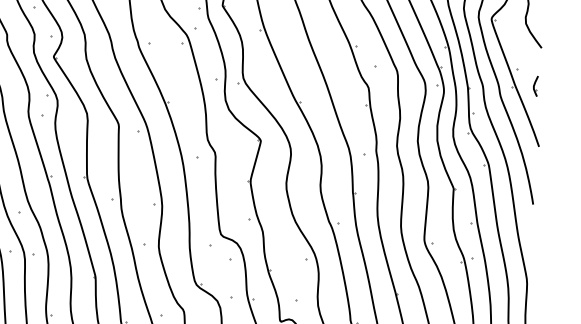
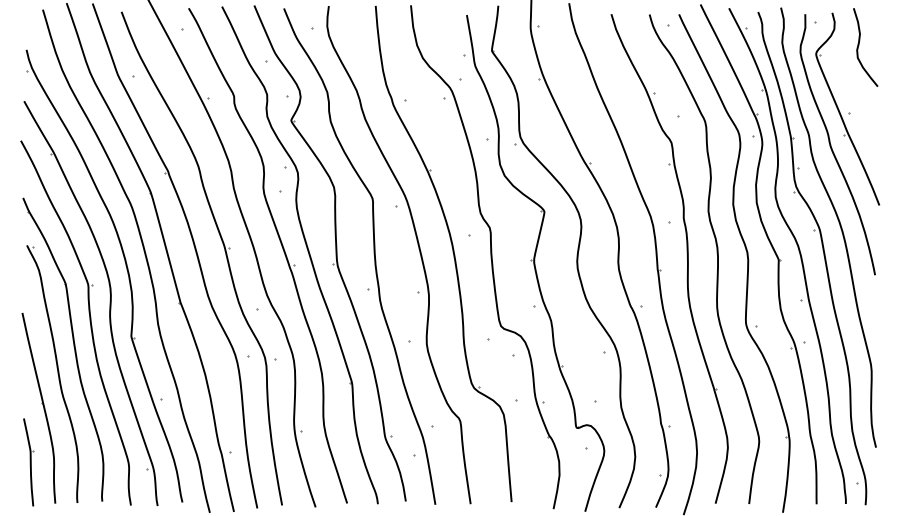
part: (535, 86) -> (872, 132), removed

